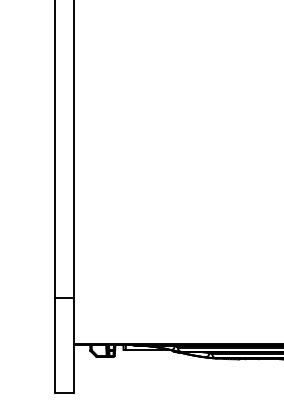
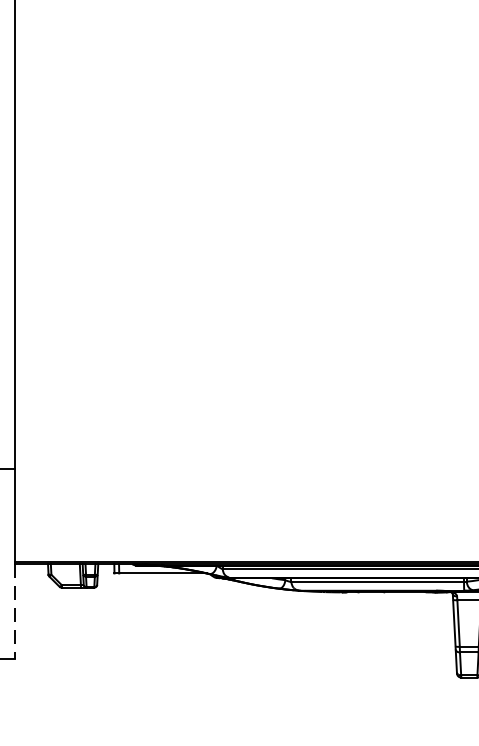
line: (73, 368) -> (14, 610), solid -> dashed

